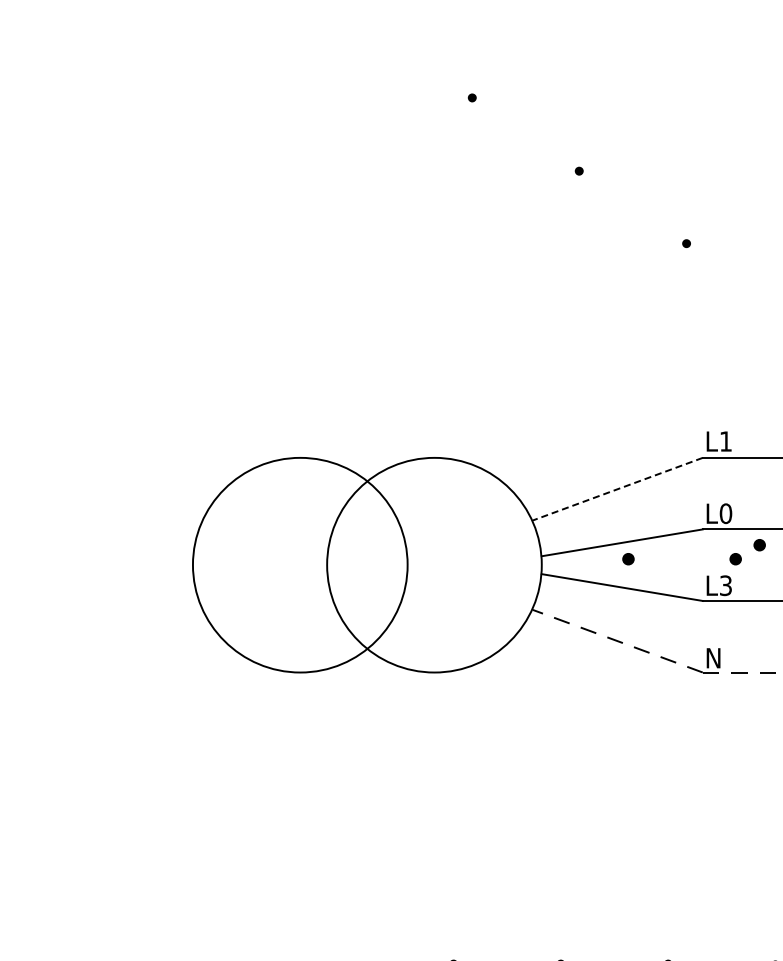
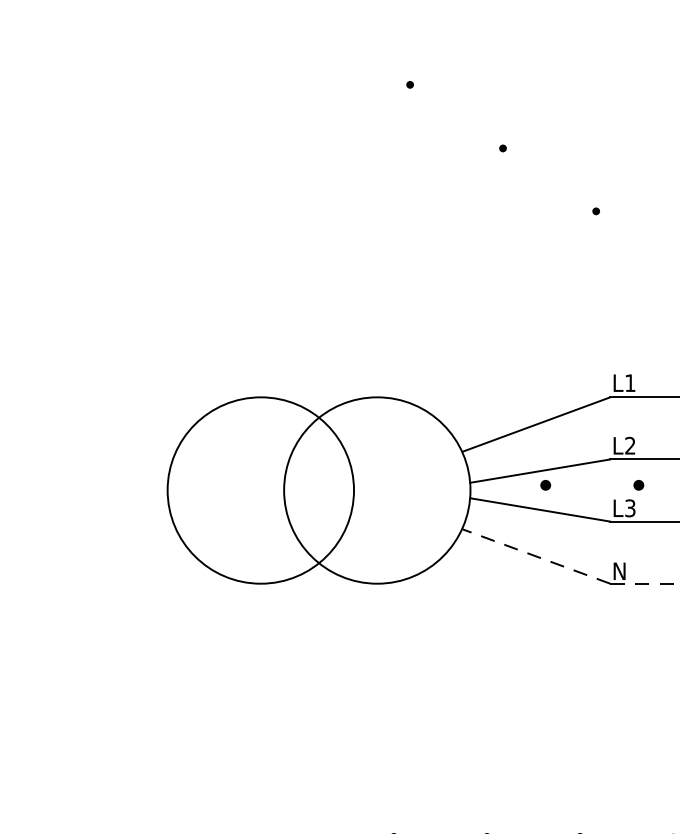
line: (617, 489) -> (536, 424), dashed -> solid
text: (725, 513) -> (629, 445), L0 -> L2
part: (759, 545) -> (659, 473), removed

